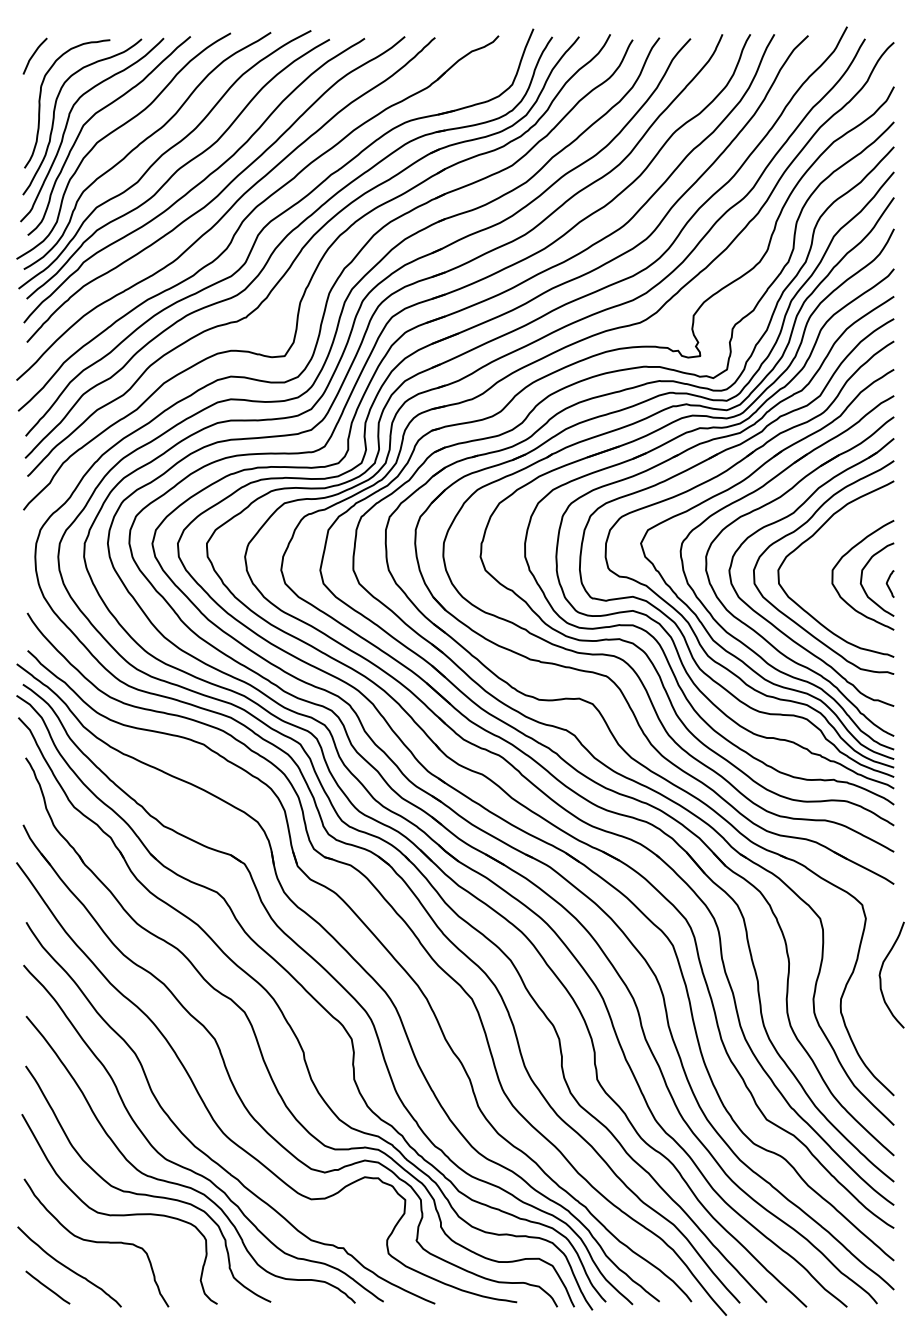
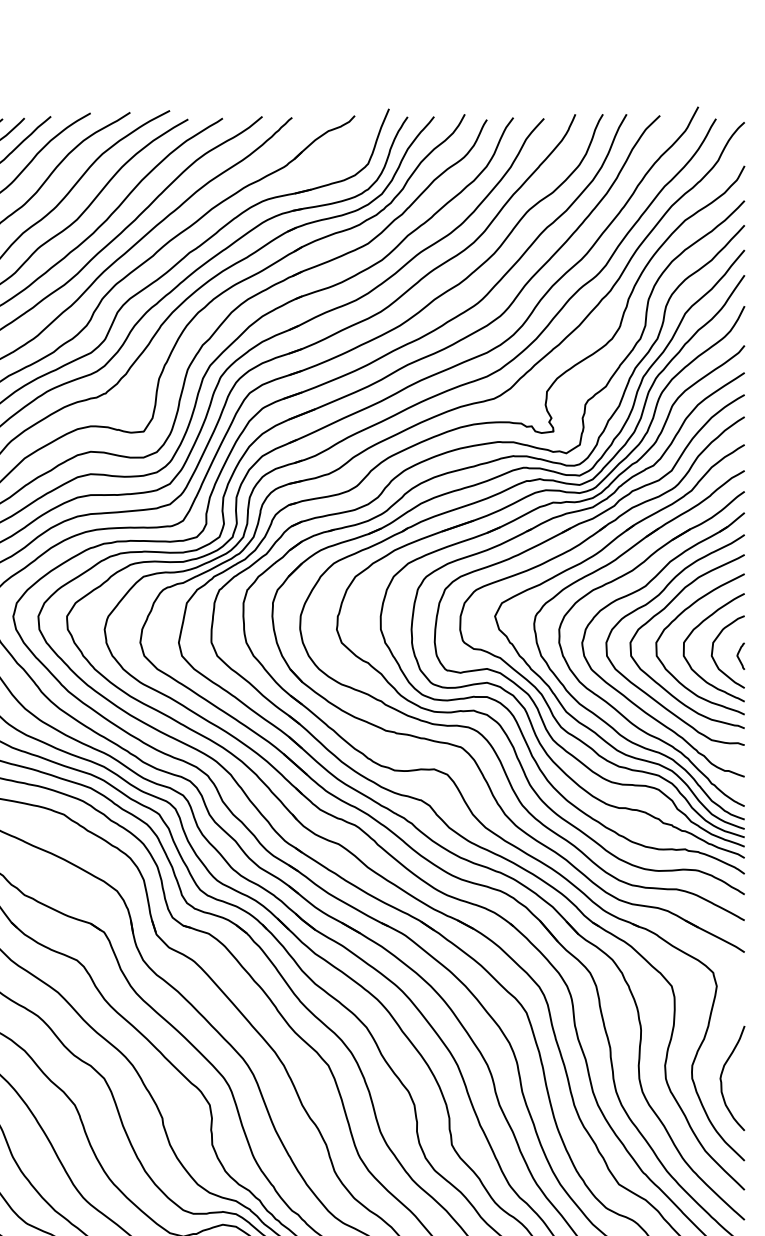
curve: (824, 546) -> (675, 619), added
curve: (881, 972) -> (722, 1075), moved

